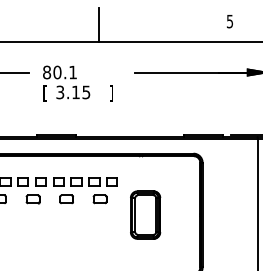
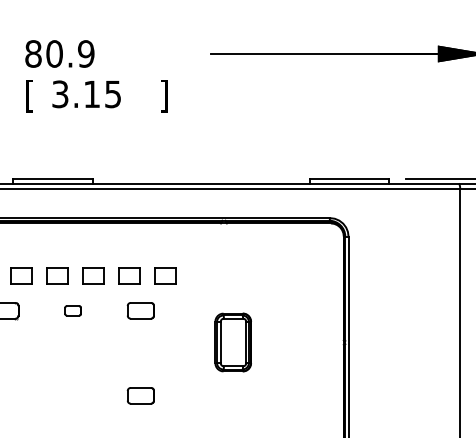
text: (73, 72) -> (87, 53), 80.1 -> 80.9
part: (66, 199) -> (72, 310), size x0.6
part: (145, 214) -> (232, 341), size x0.6
part: (99, 241) -> (139, 396), added

